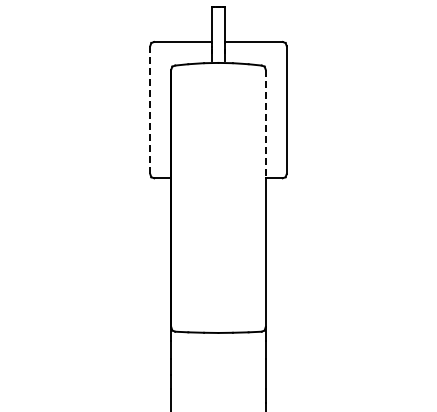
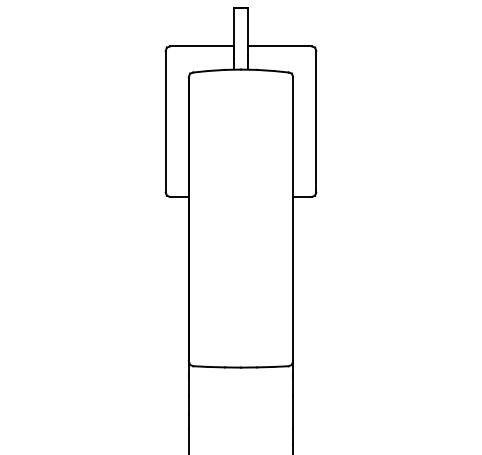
line: (150, 109) -> (165, 121), dashed -> solid
line: (265, 124) -> (292, 137), dashed -> solid

